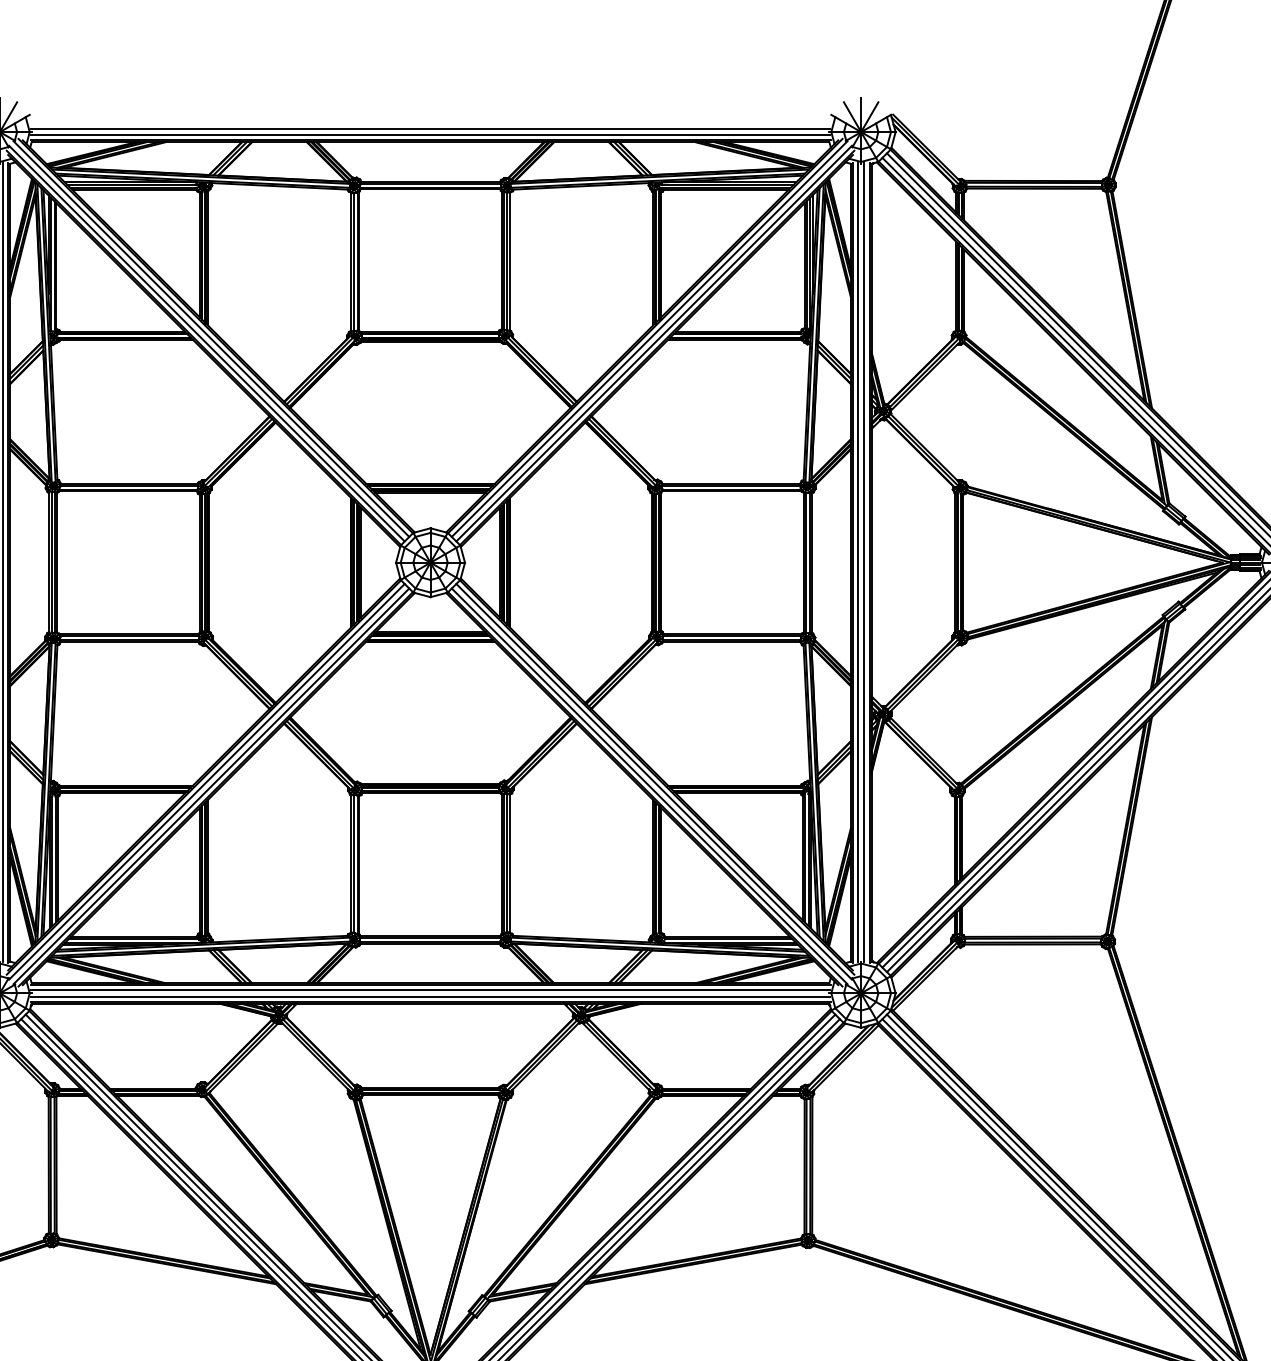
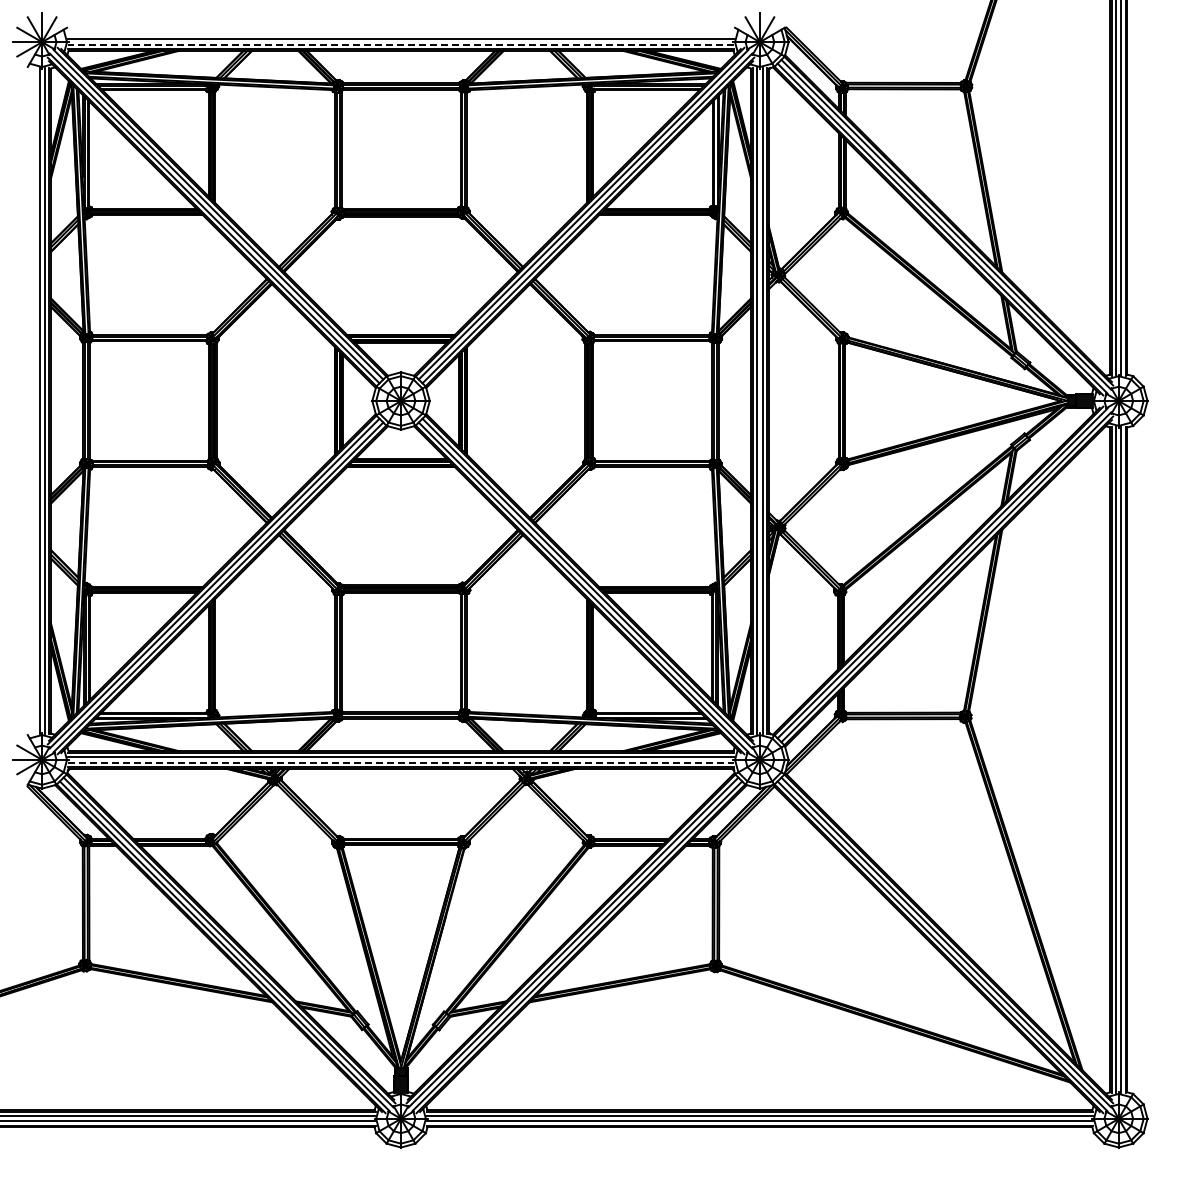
line: (429, 134) -> (400, 44), solid -> dashed
line: (431, 996) -> (401, 762), solid -> dashed

